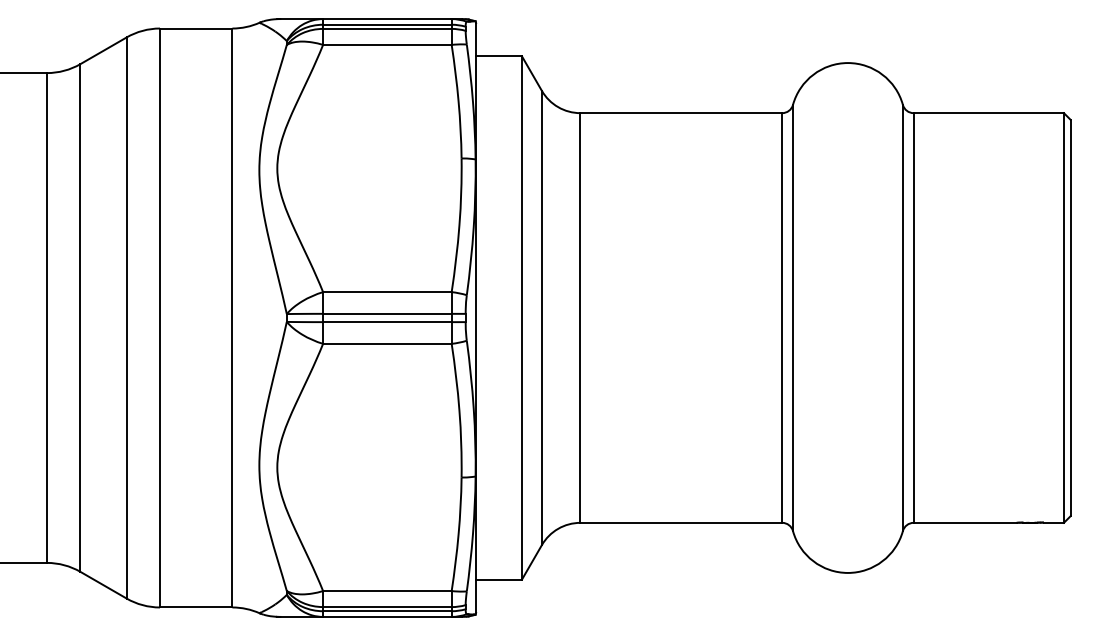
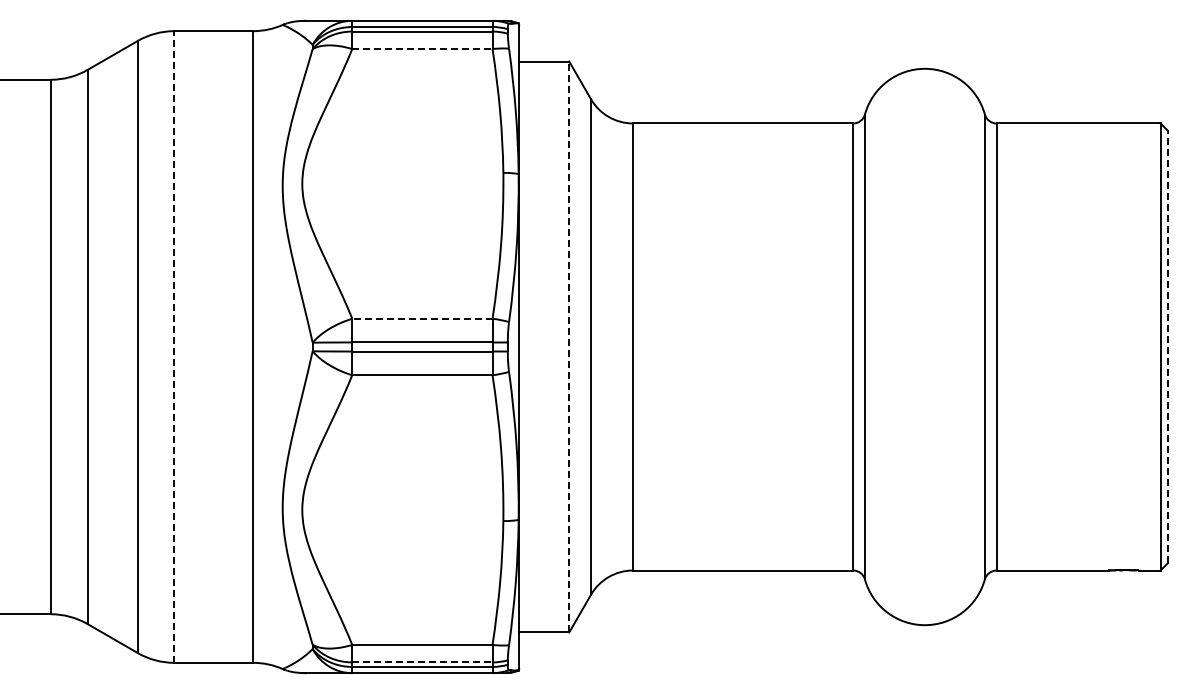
line: (387, 45) -> (422, 49), solid -> dashed
line: (386, 291) -> (421, 318), solid -> dashed
line: (522, 317) -> (569, 346), solid -> dashed
line: (1070, 317) -> (1167, 346), solid -> dashed
line: (160, 318) -> (174, 347), solid -> dashed
line: (387, 607) -> (422, 662), solid -> dashed

